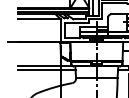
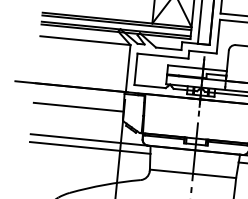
line: (38, 51) -> (77, 107), added

